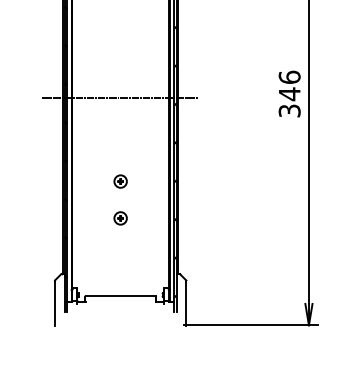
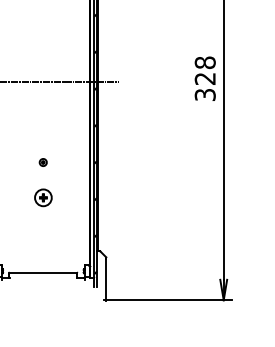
text: (289, 85) -> (205, 70), 346 -> 328
part: (120, 181) -> (43, 162), size x0.6
part: (120, 218) -> (43, 197), size x1.4

